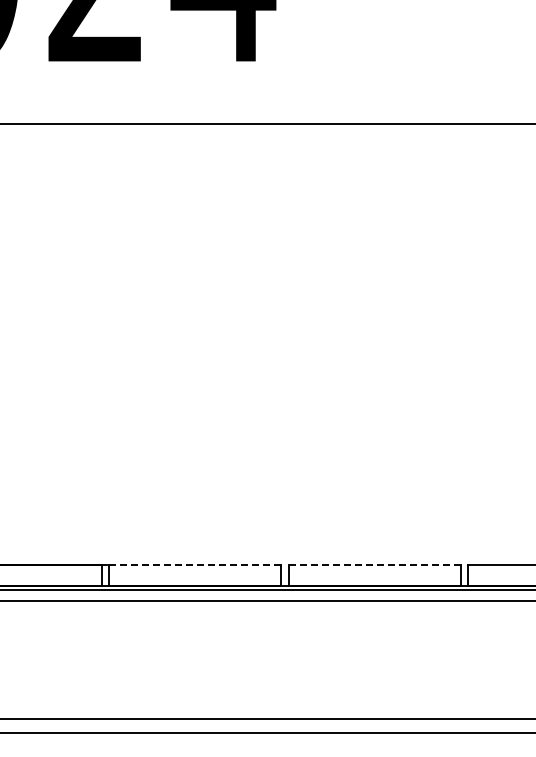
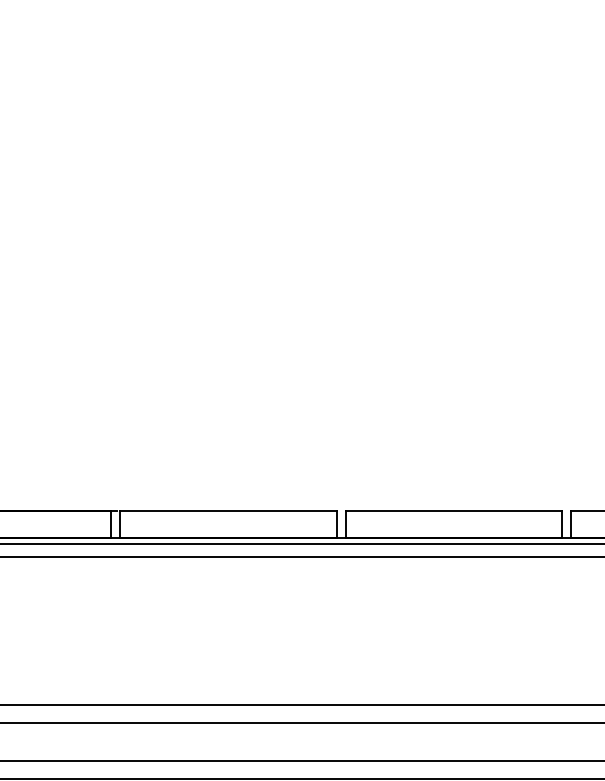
line: (194, 564) -> (227, 510), dashed -> solid
line: (374, 564) -> (453, 510), dashed -> solid

